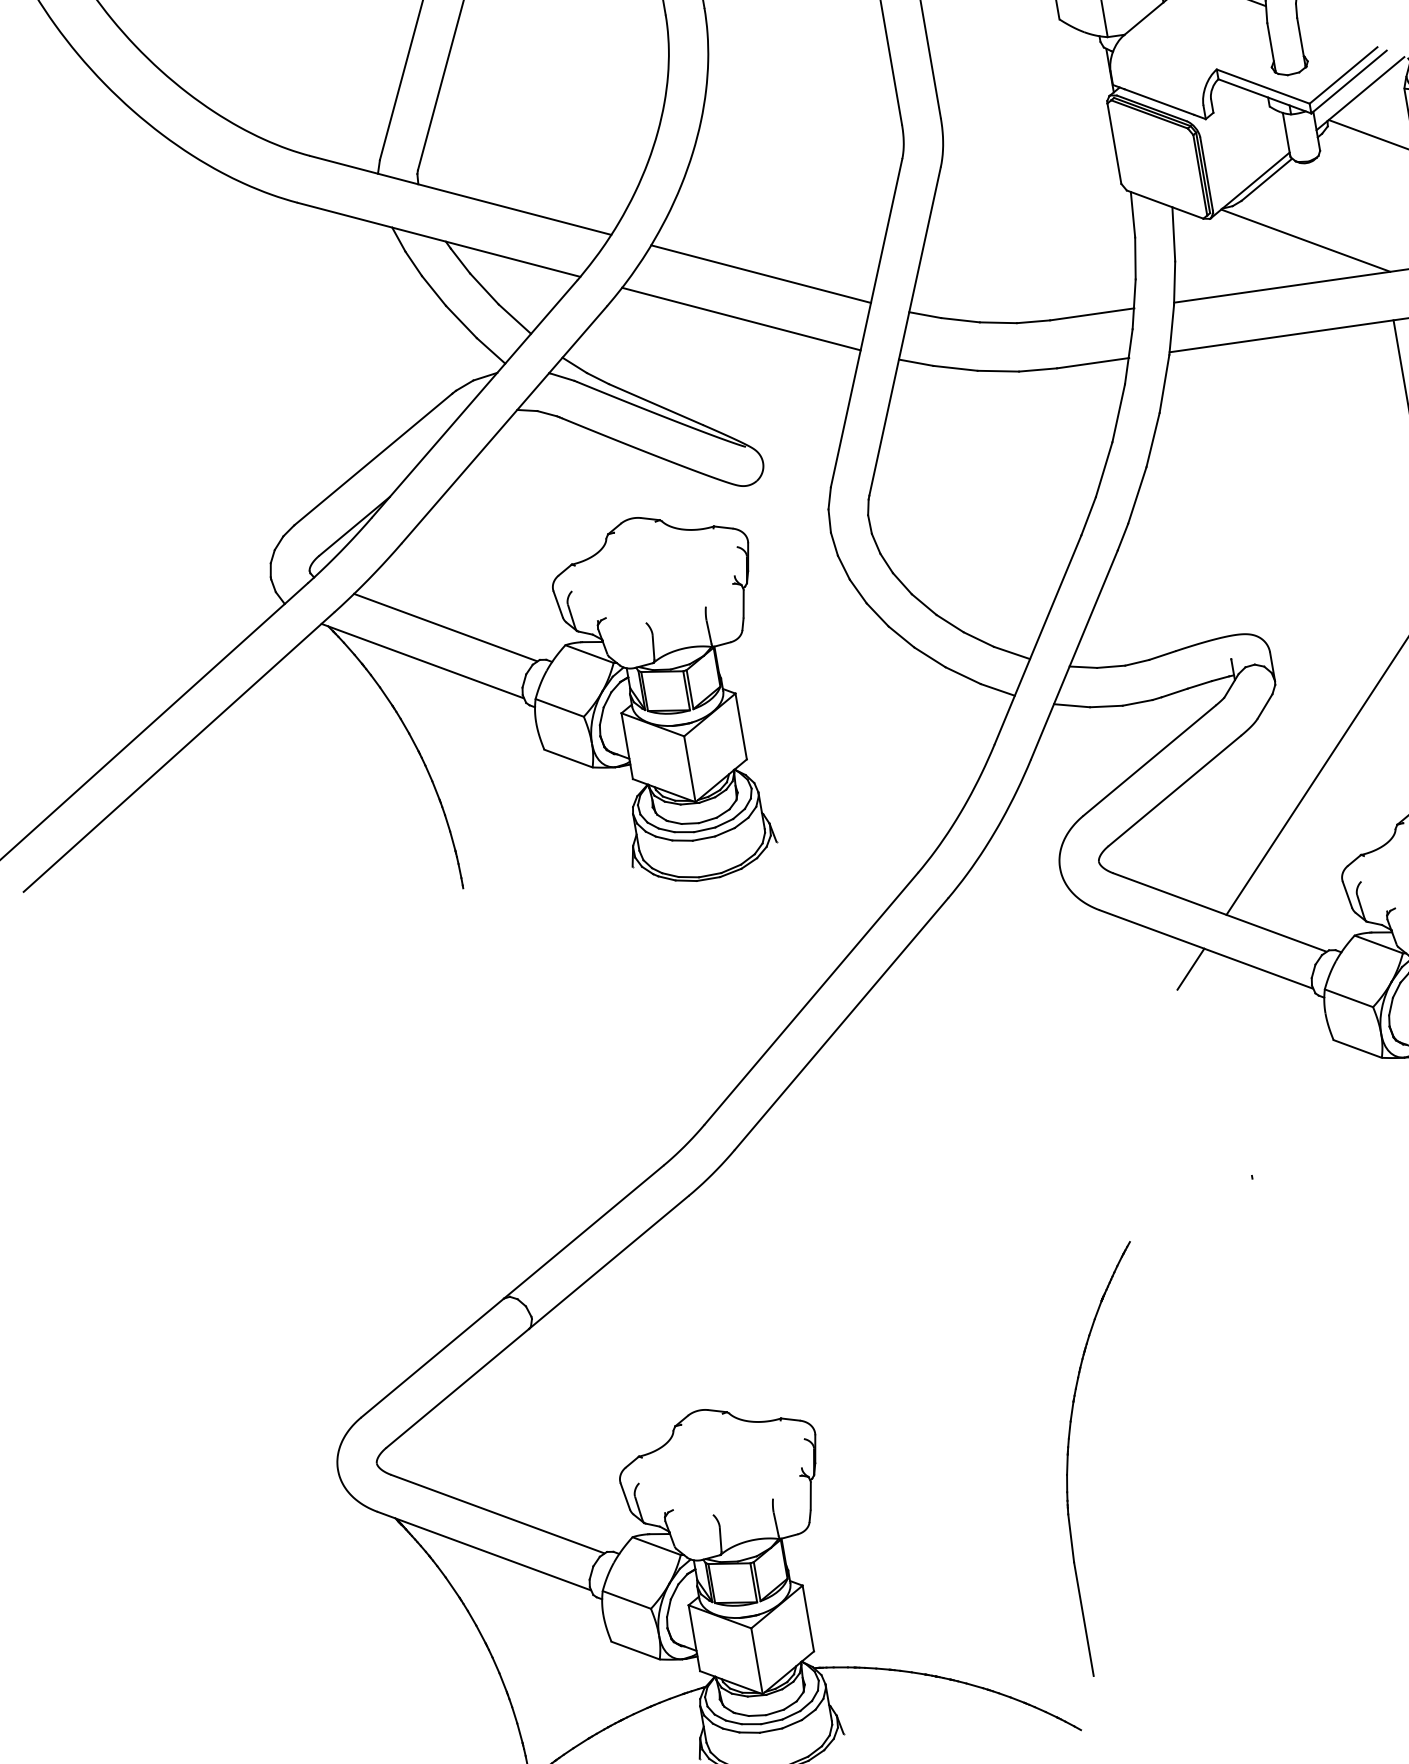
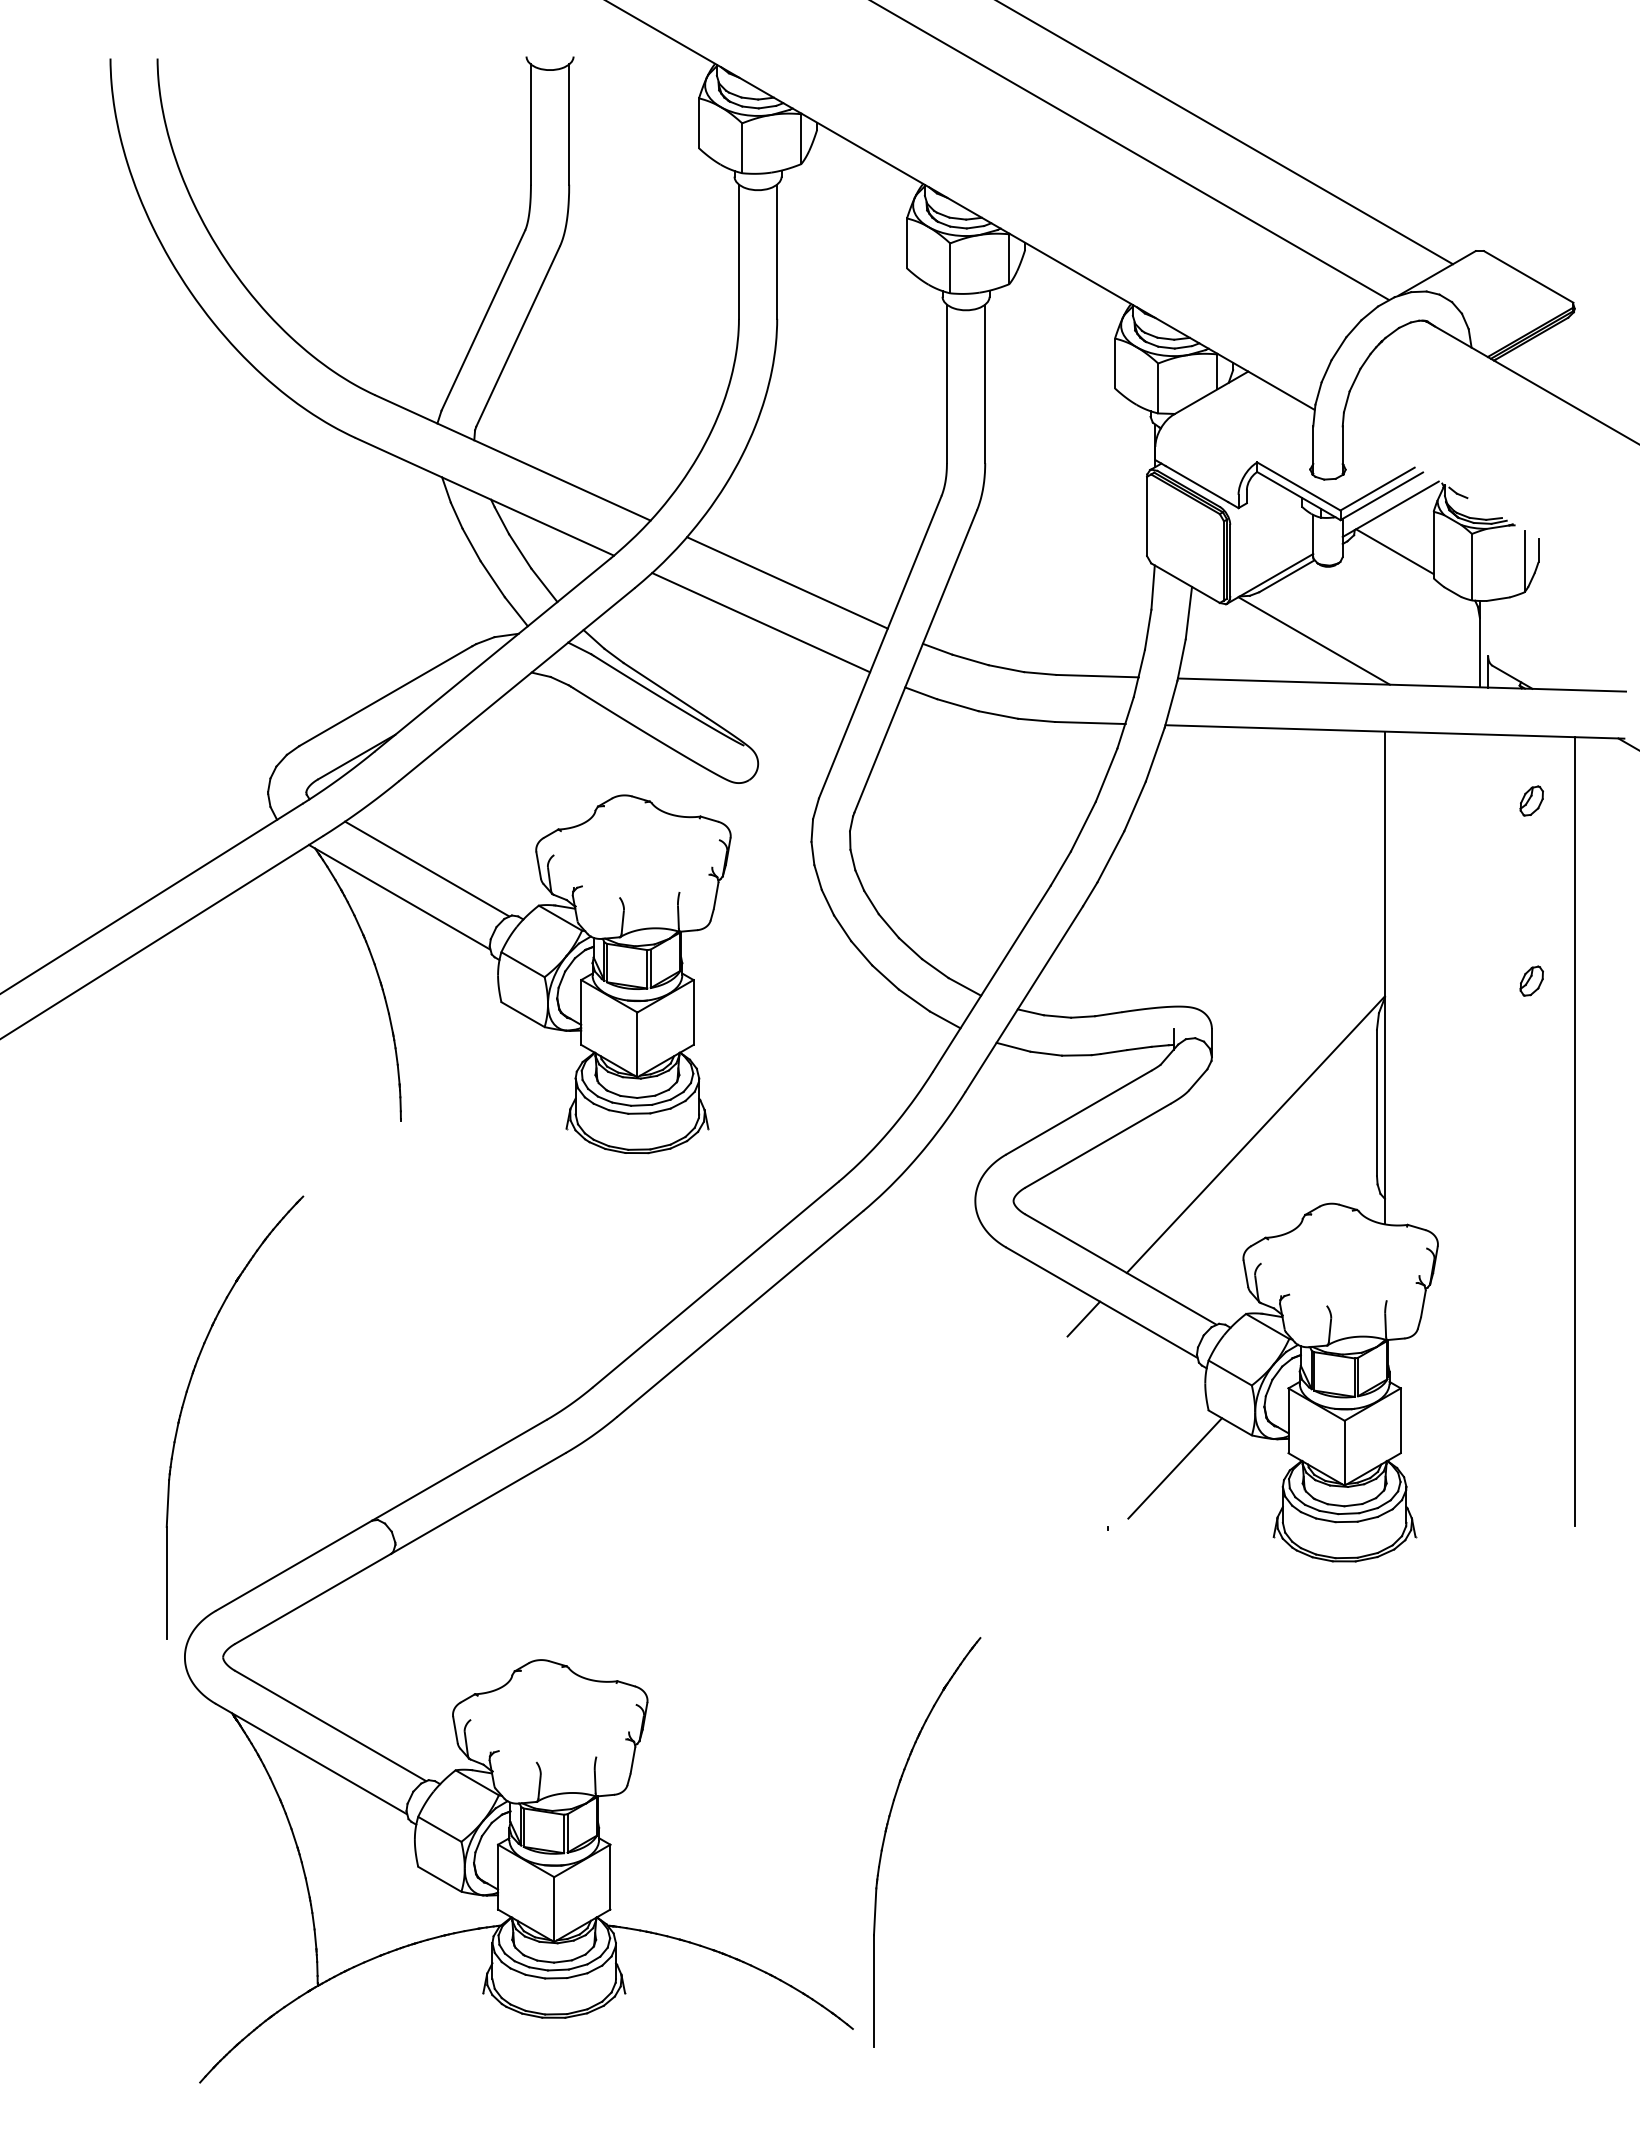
line: (1310, 1104) -> (1175, 1468), added
part: (293, 1213) -> (184, 1404), added
part: (1068, 1456) -> (886, 1833), moved

